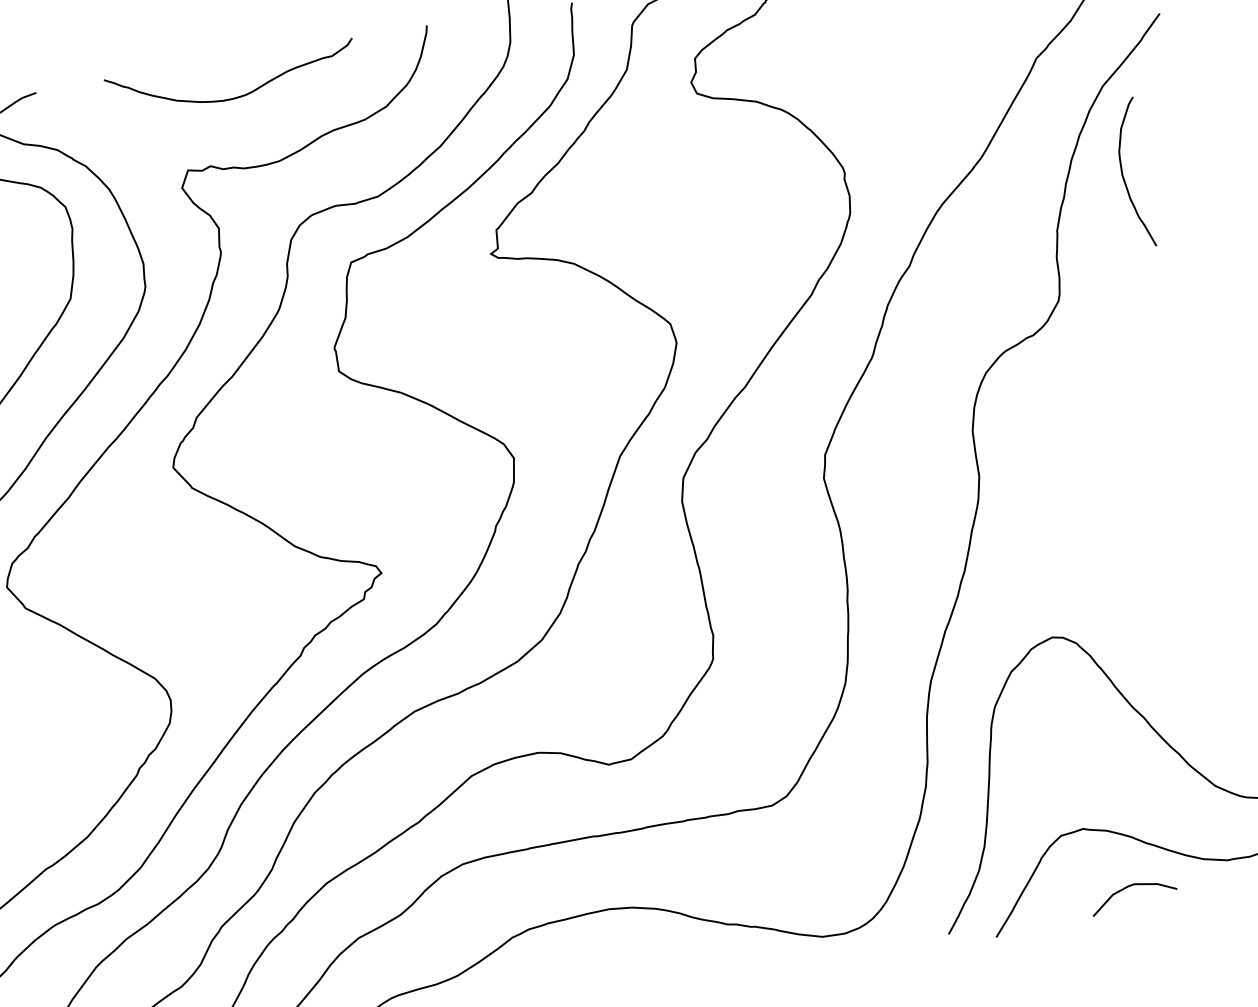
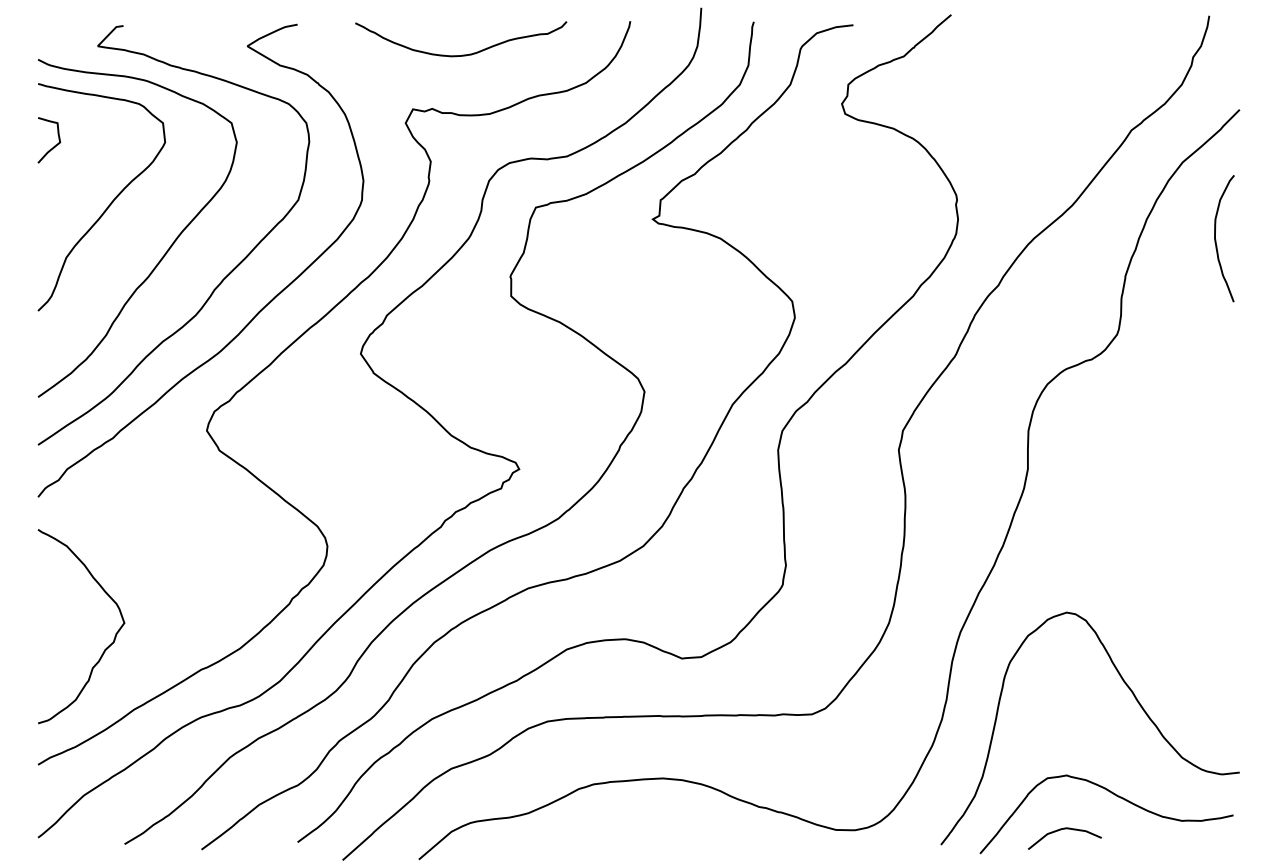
curve: (1124, 175) -> (1216, 239), moved
curve: (1128, 887) -> (1061, 830), moved

